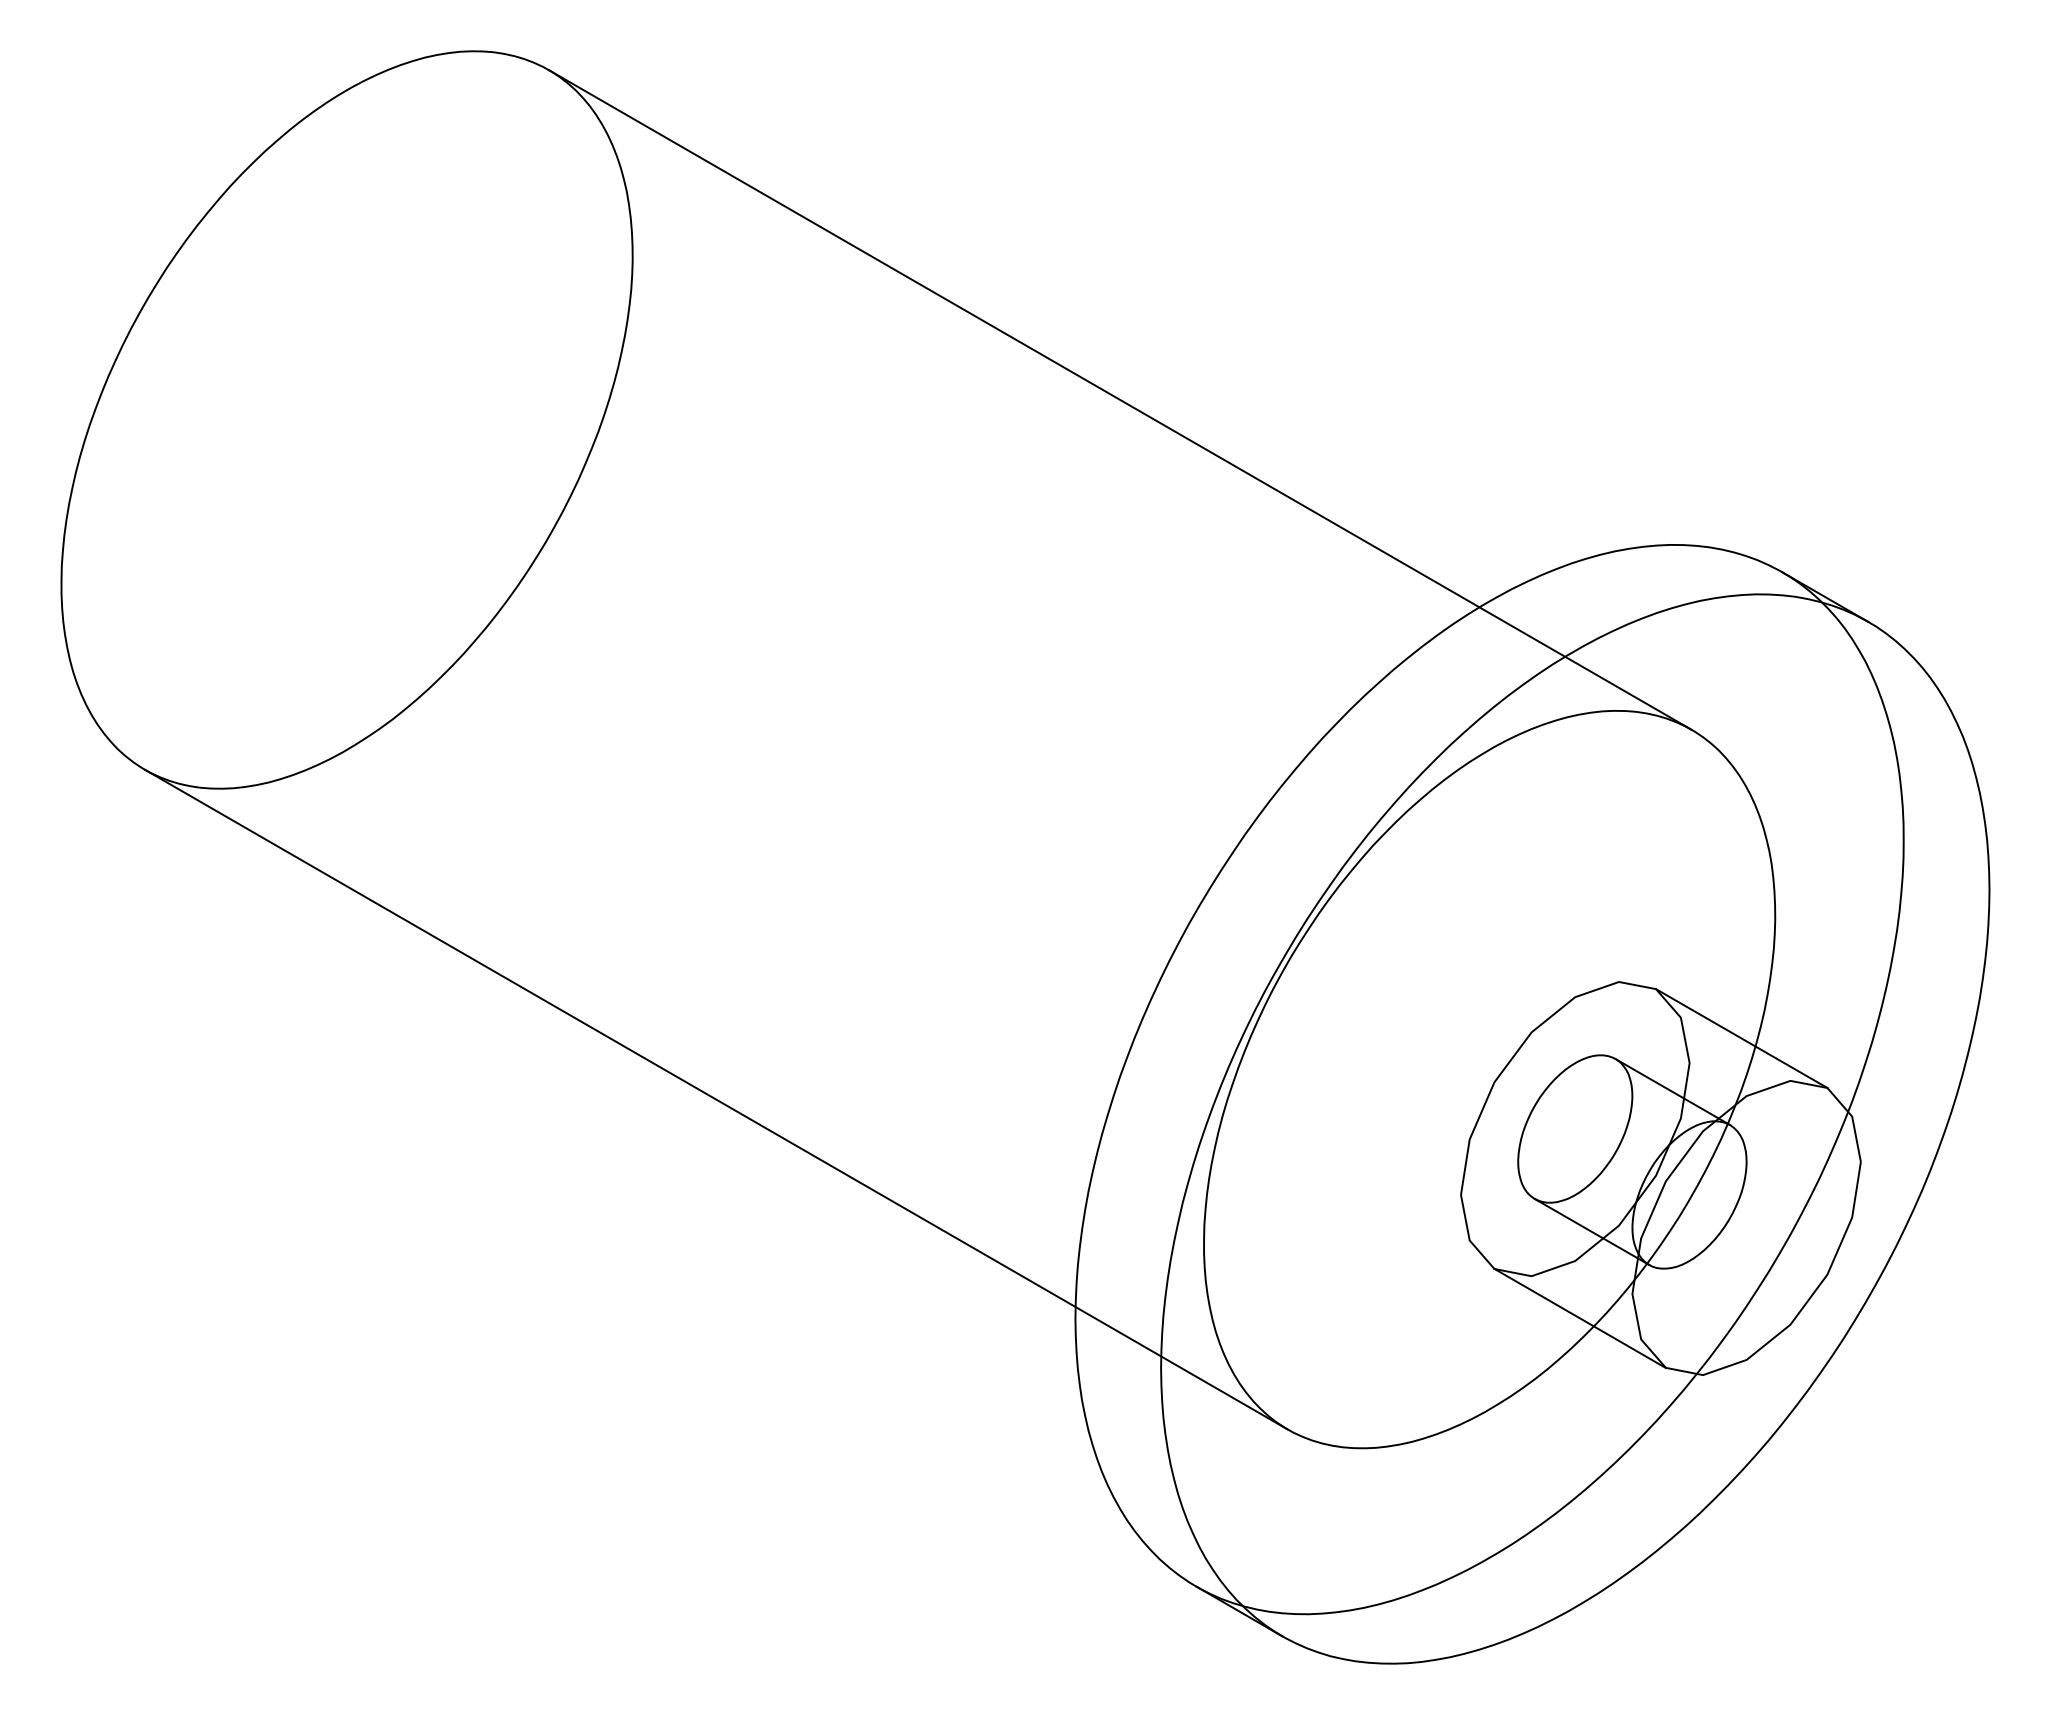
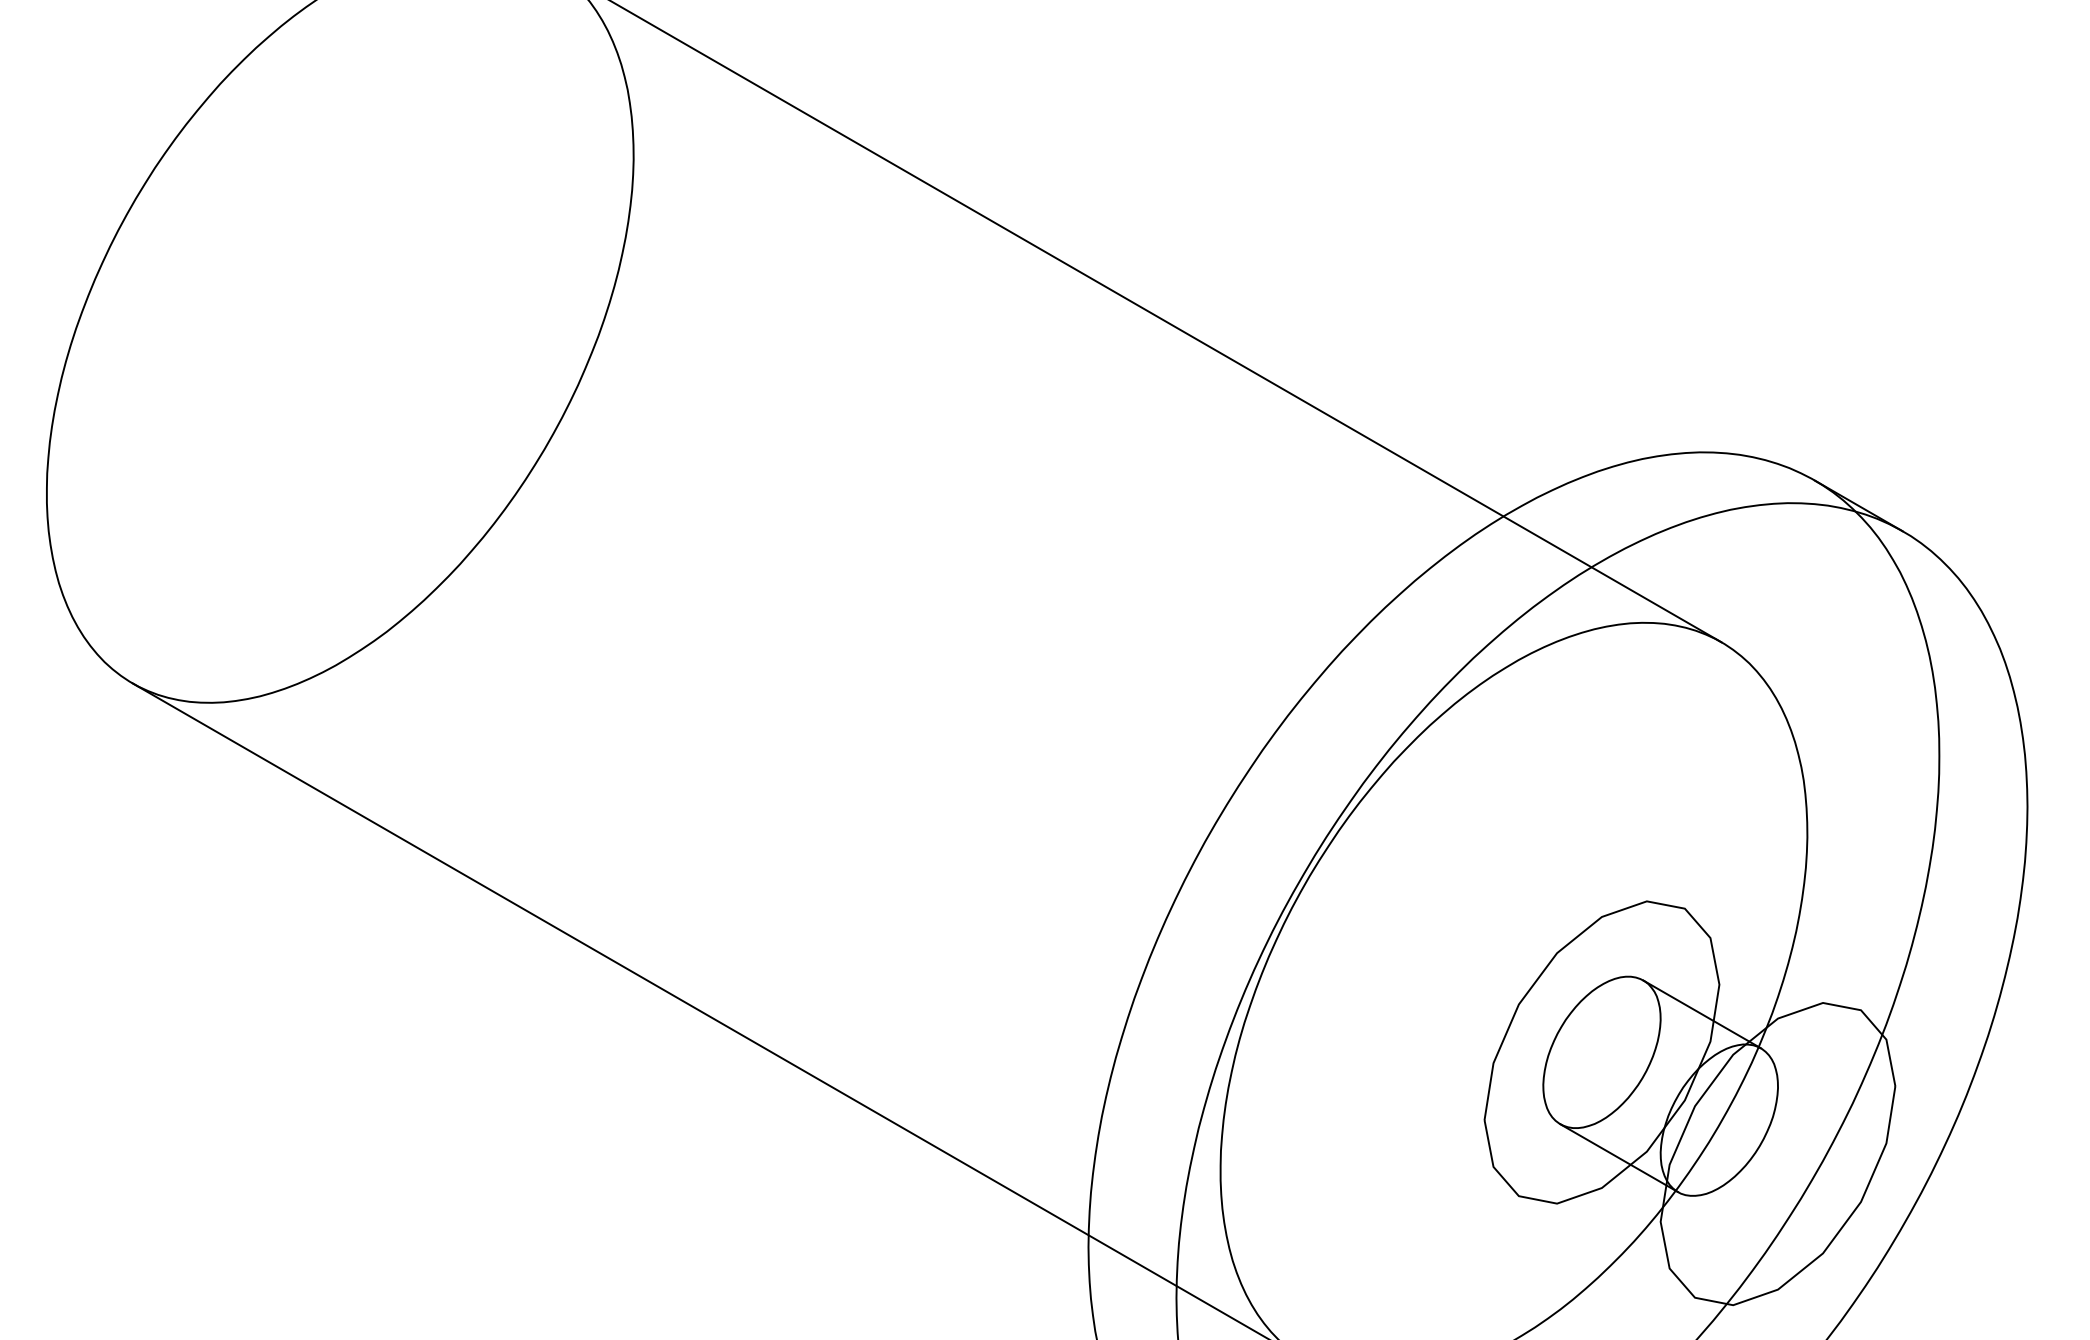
line: (1741, 1038) -> (1772, 959), removed
line: (1579, 1318) -> (1606, 1247), removed

